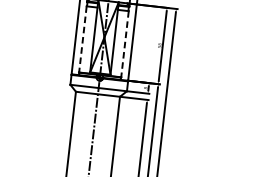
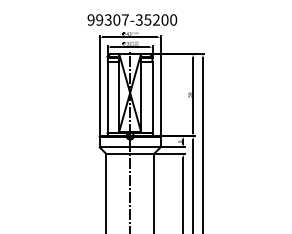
line: (82, 39) -> (107, 97), dashed -> solid
line: (124, 44) -> (152, 97), dashed -> solid

